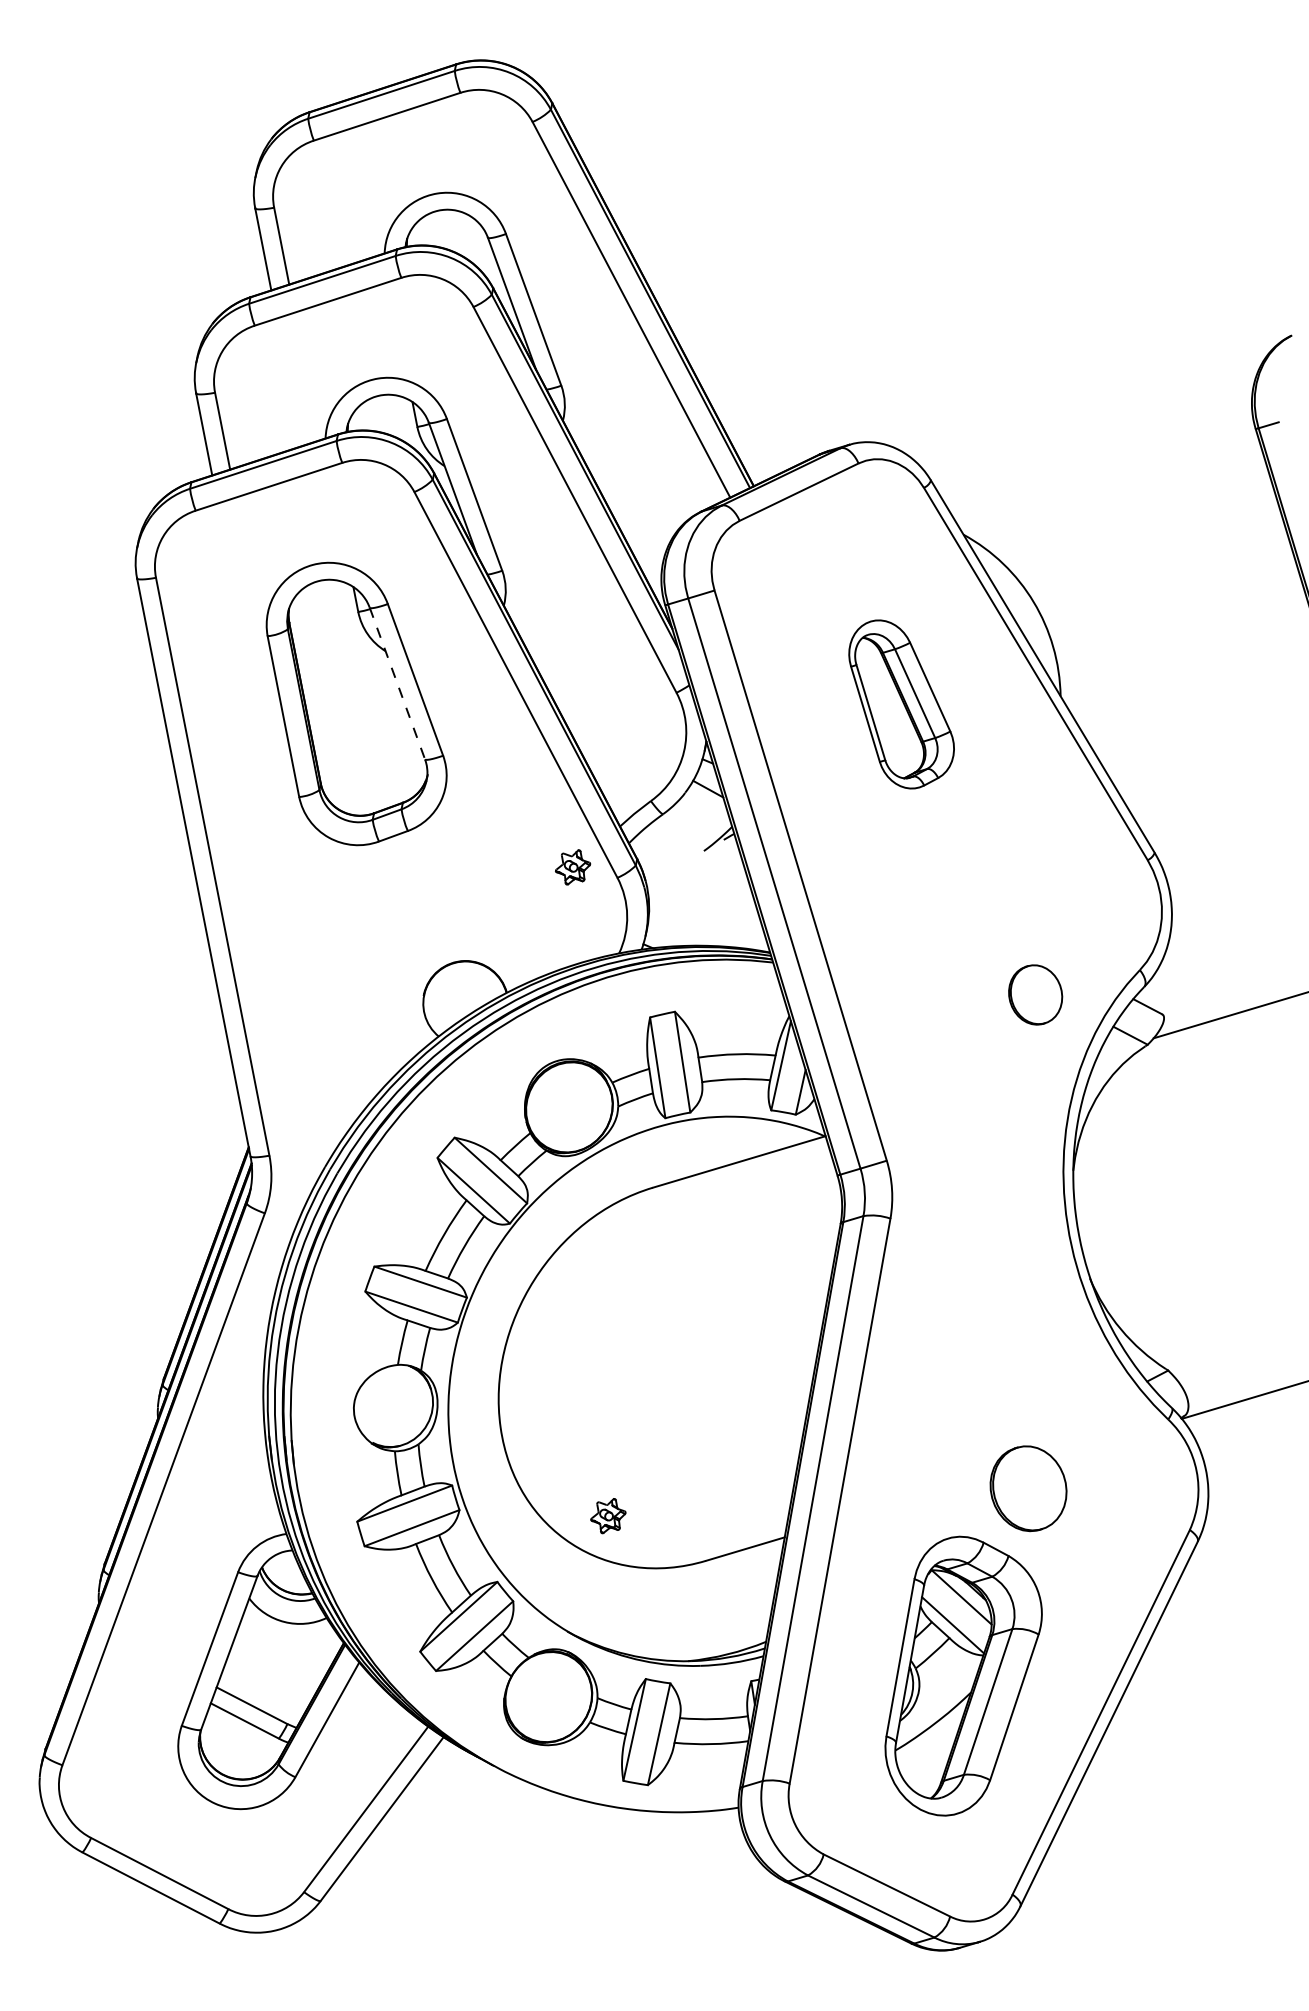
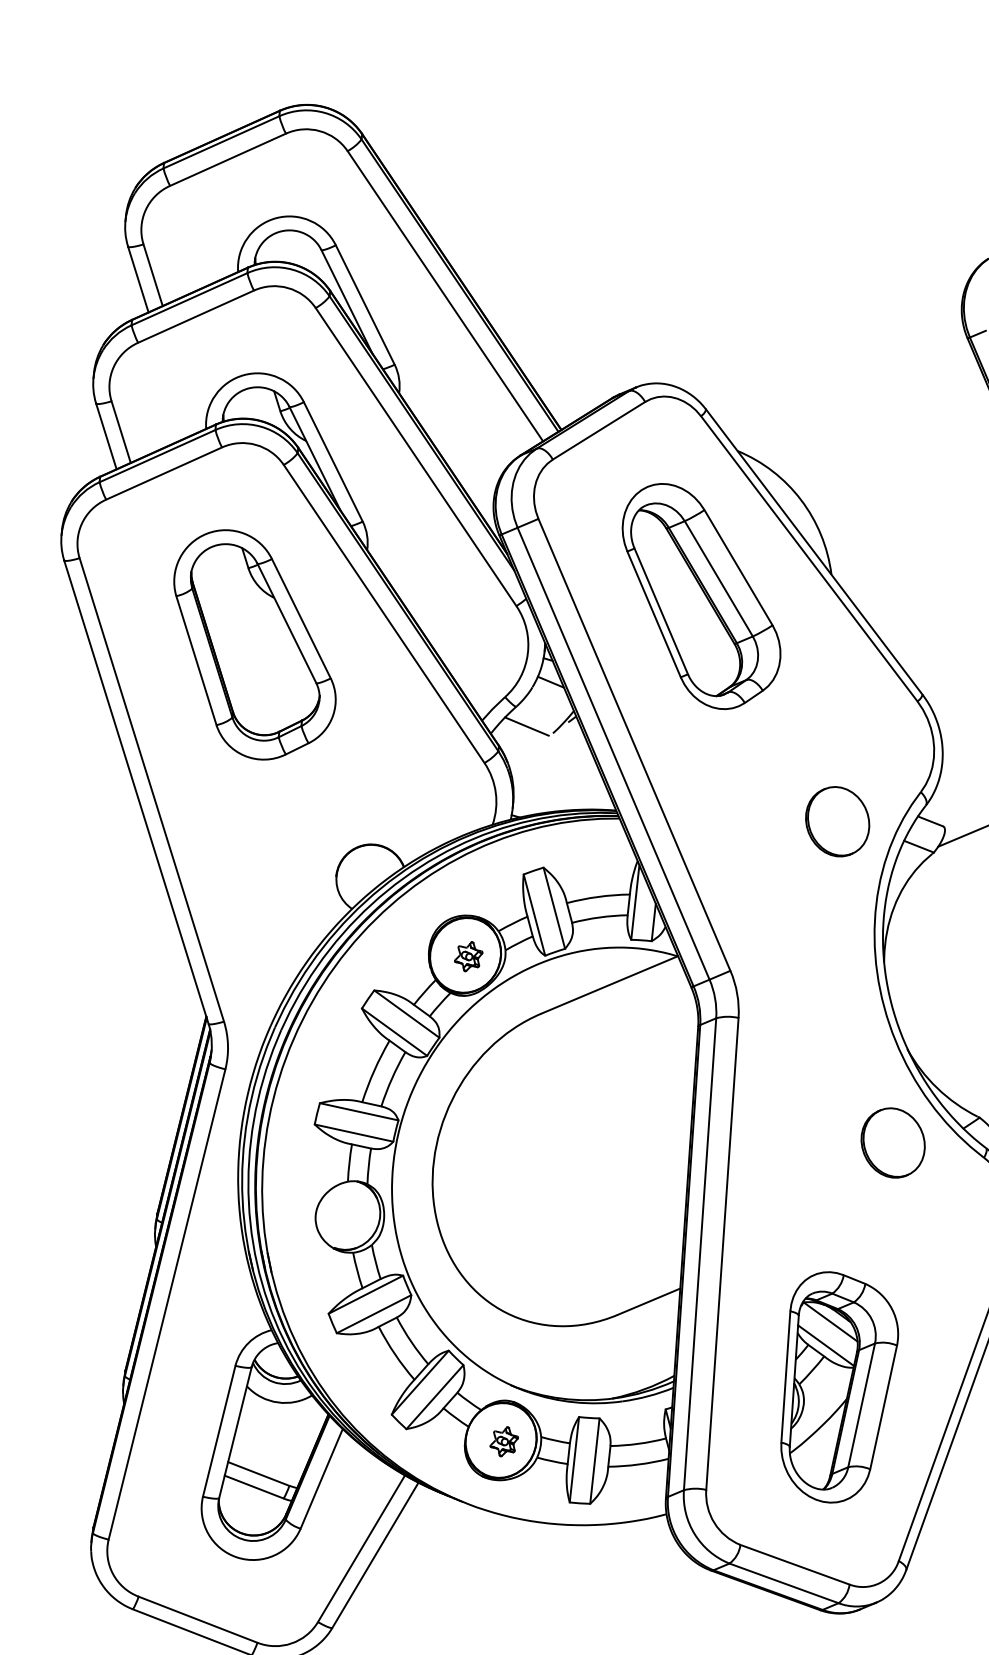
line: (397, 683) -> (286, 623), dashed -> solid
part: (901, 704) -> (701, 595), size x1.67
line: (673, 839) -> (527, 726), added
part: (573, 867) -> (469, 956), moved
part: (1035, 994) -> (837, 821), size x1.43
part: (1028, 1488) -> (893, 1142), moved
part: (608, 1516) -> (504, 1442), moved

